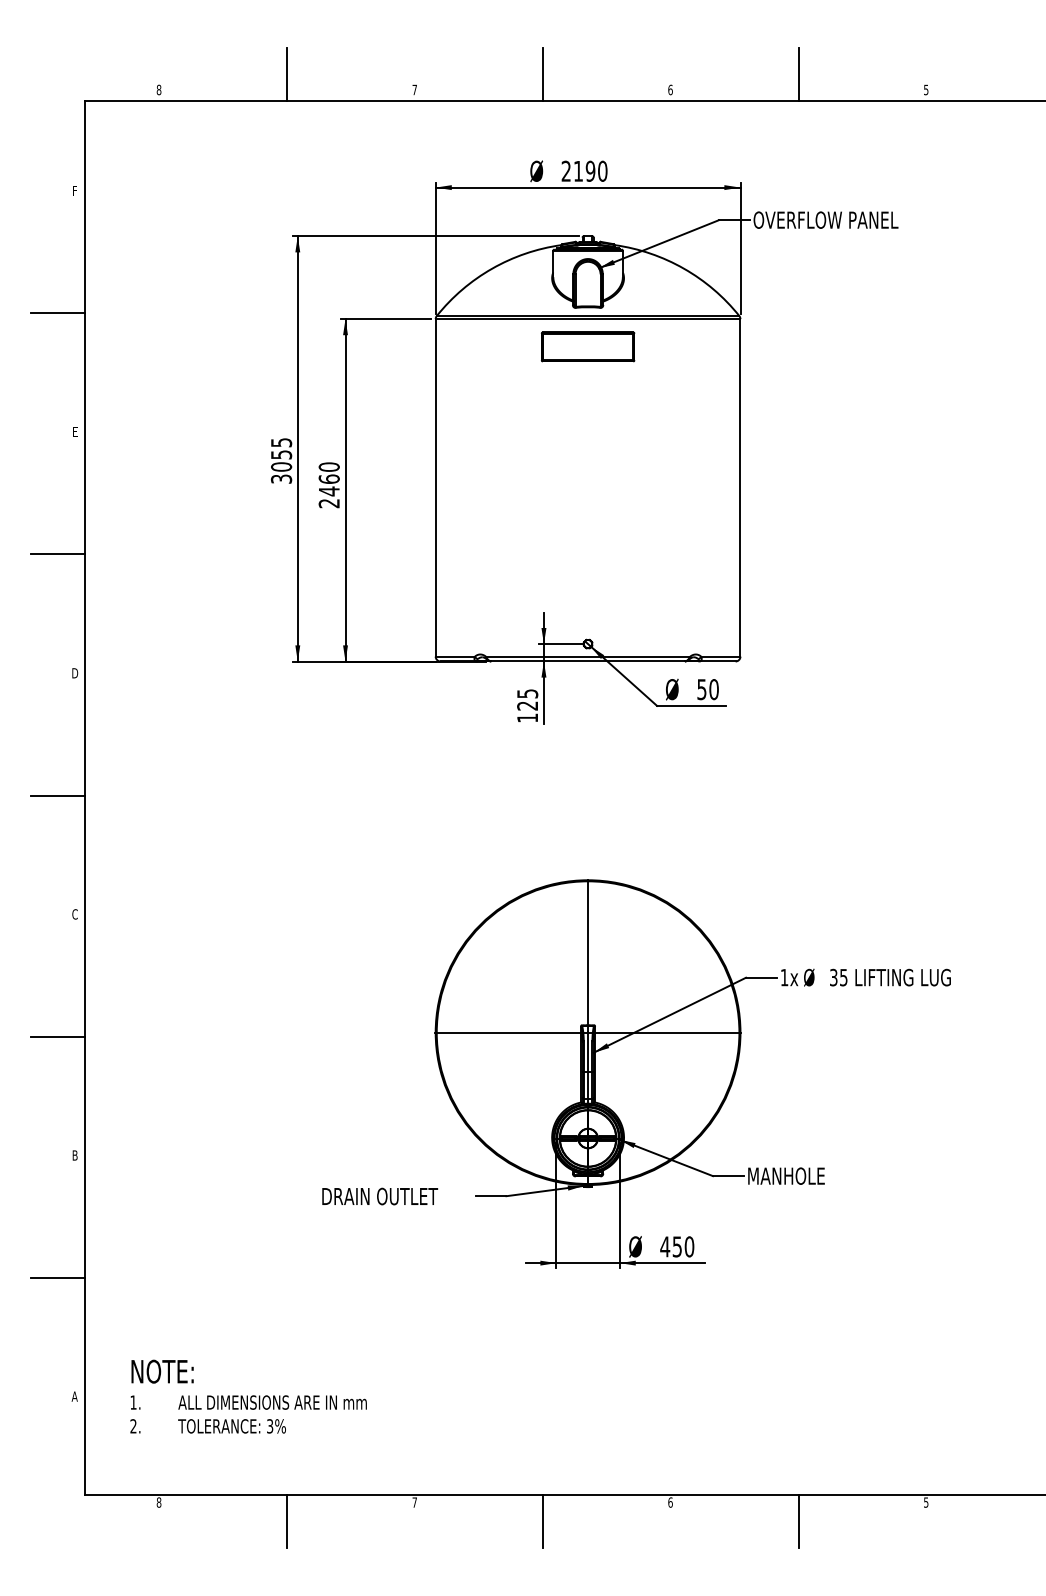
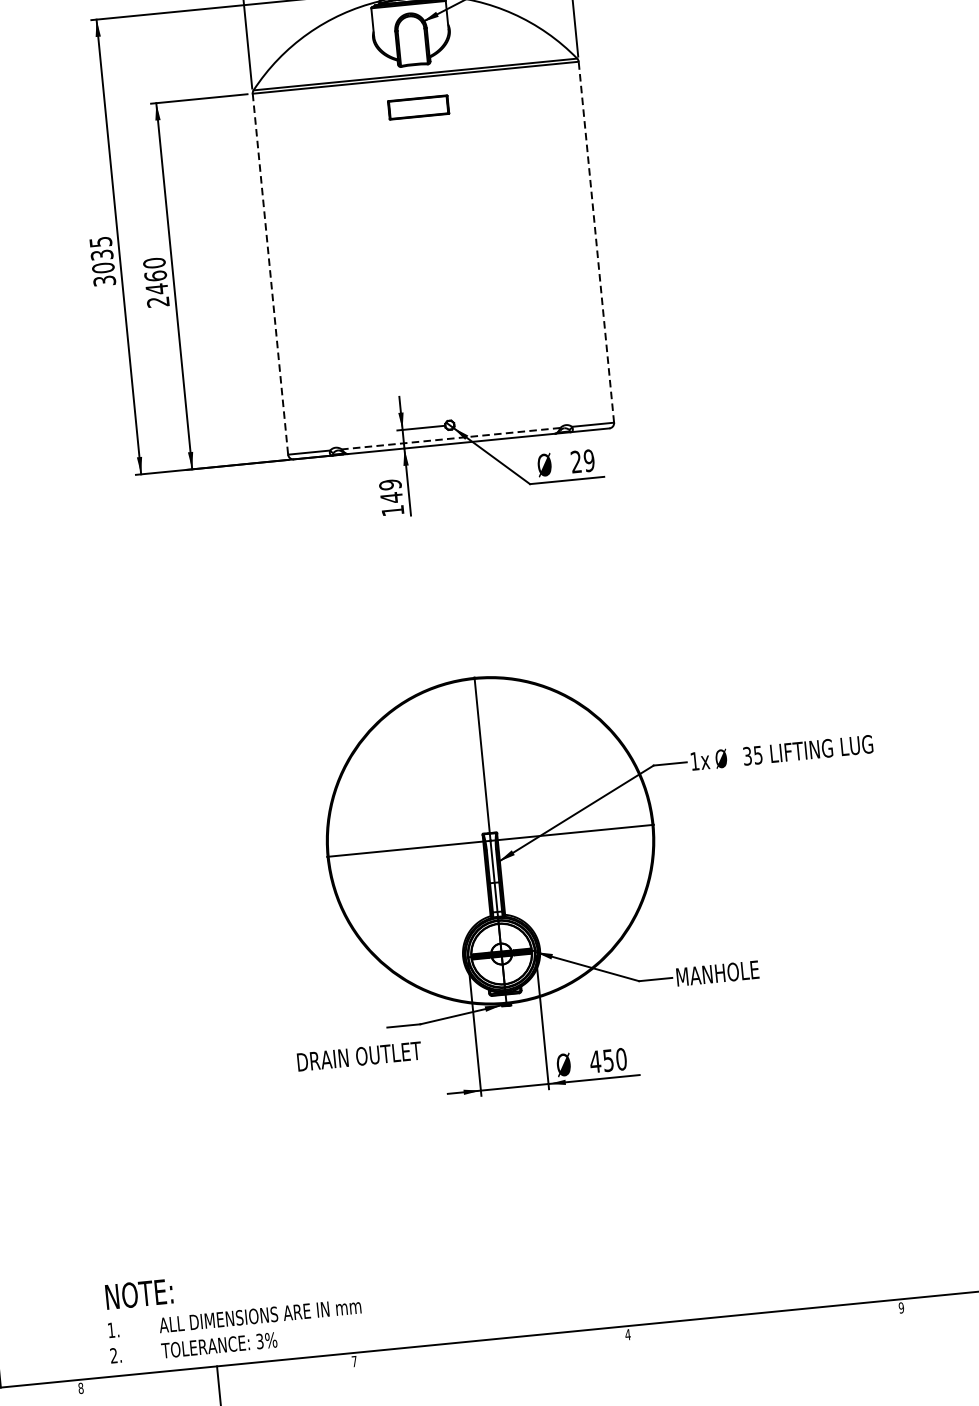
part: (587, 346) -> (417, 107), size x0.6
text: (280, 454) -> (100, 254), 3055 -> 3035
line: (435, 487) -> (270, 273), solid -> dashed
line: (740, 487) -> (596, 241), solid -> dashed
line: (587, 656) -> (450, 438), solid -> dashed
text: (707, 689) -> (582, 461), 50 -> 29
text: (527, 700) -> (390, 491), 125 -> 149
text: (380, 1196) -> (359, 1056), moved
text: (248, 1396) -> (233, 1311), moved
text: (670, 1502) -> (627, 1334), 6 -> 4
text: (925, 1502) -> (900, 1307), 5 -> 9
line: (542, 1521) -> (493, 1368), removed
line: (798, 1521) -> (766, 1341), removed

